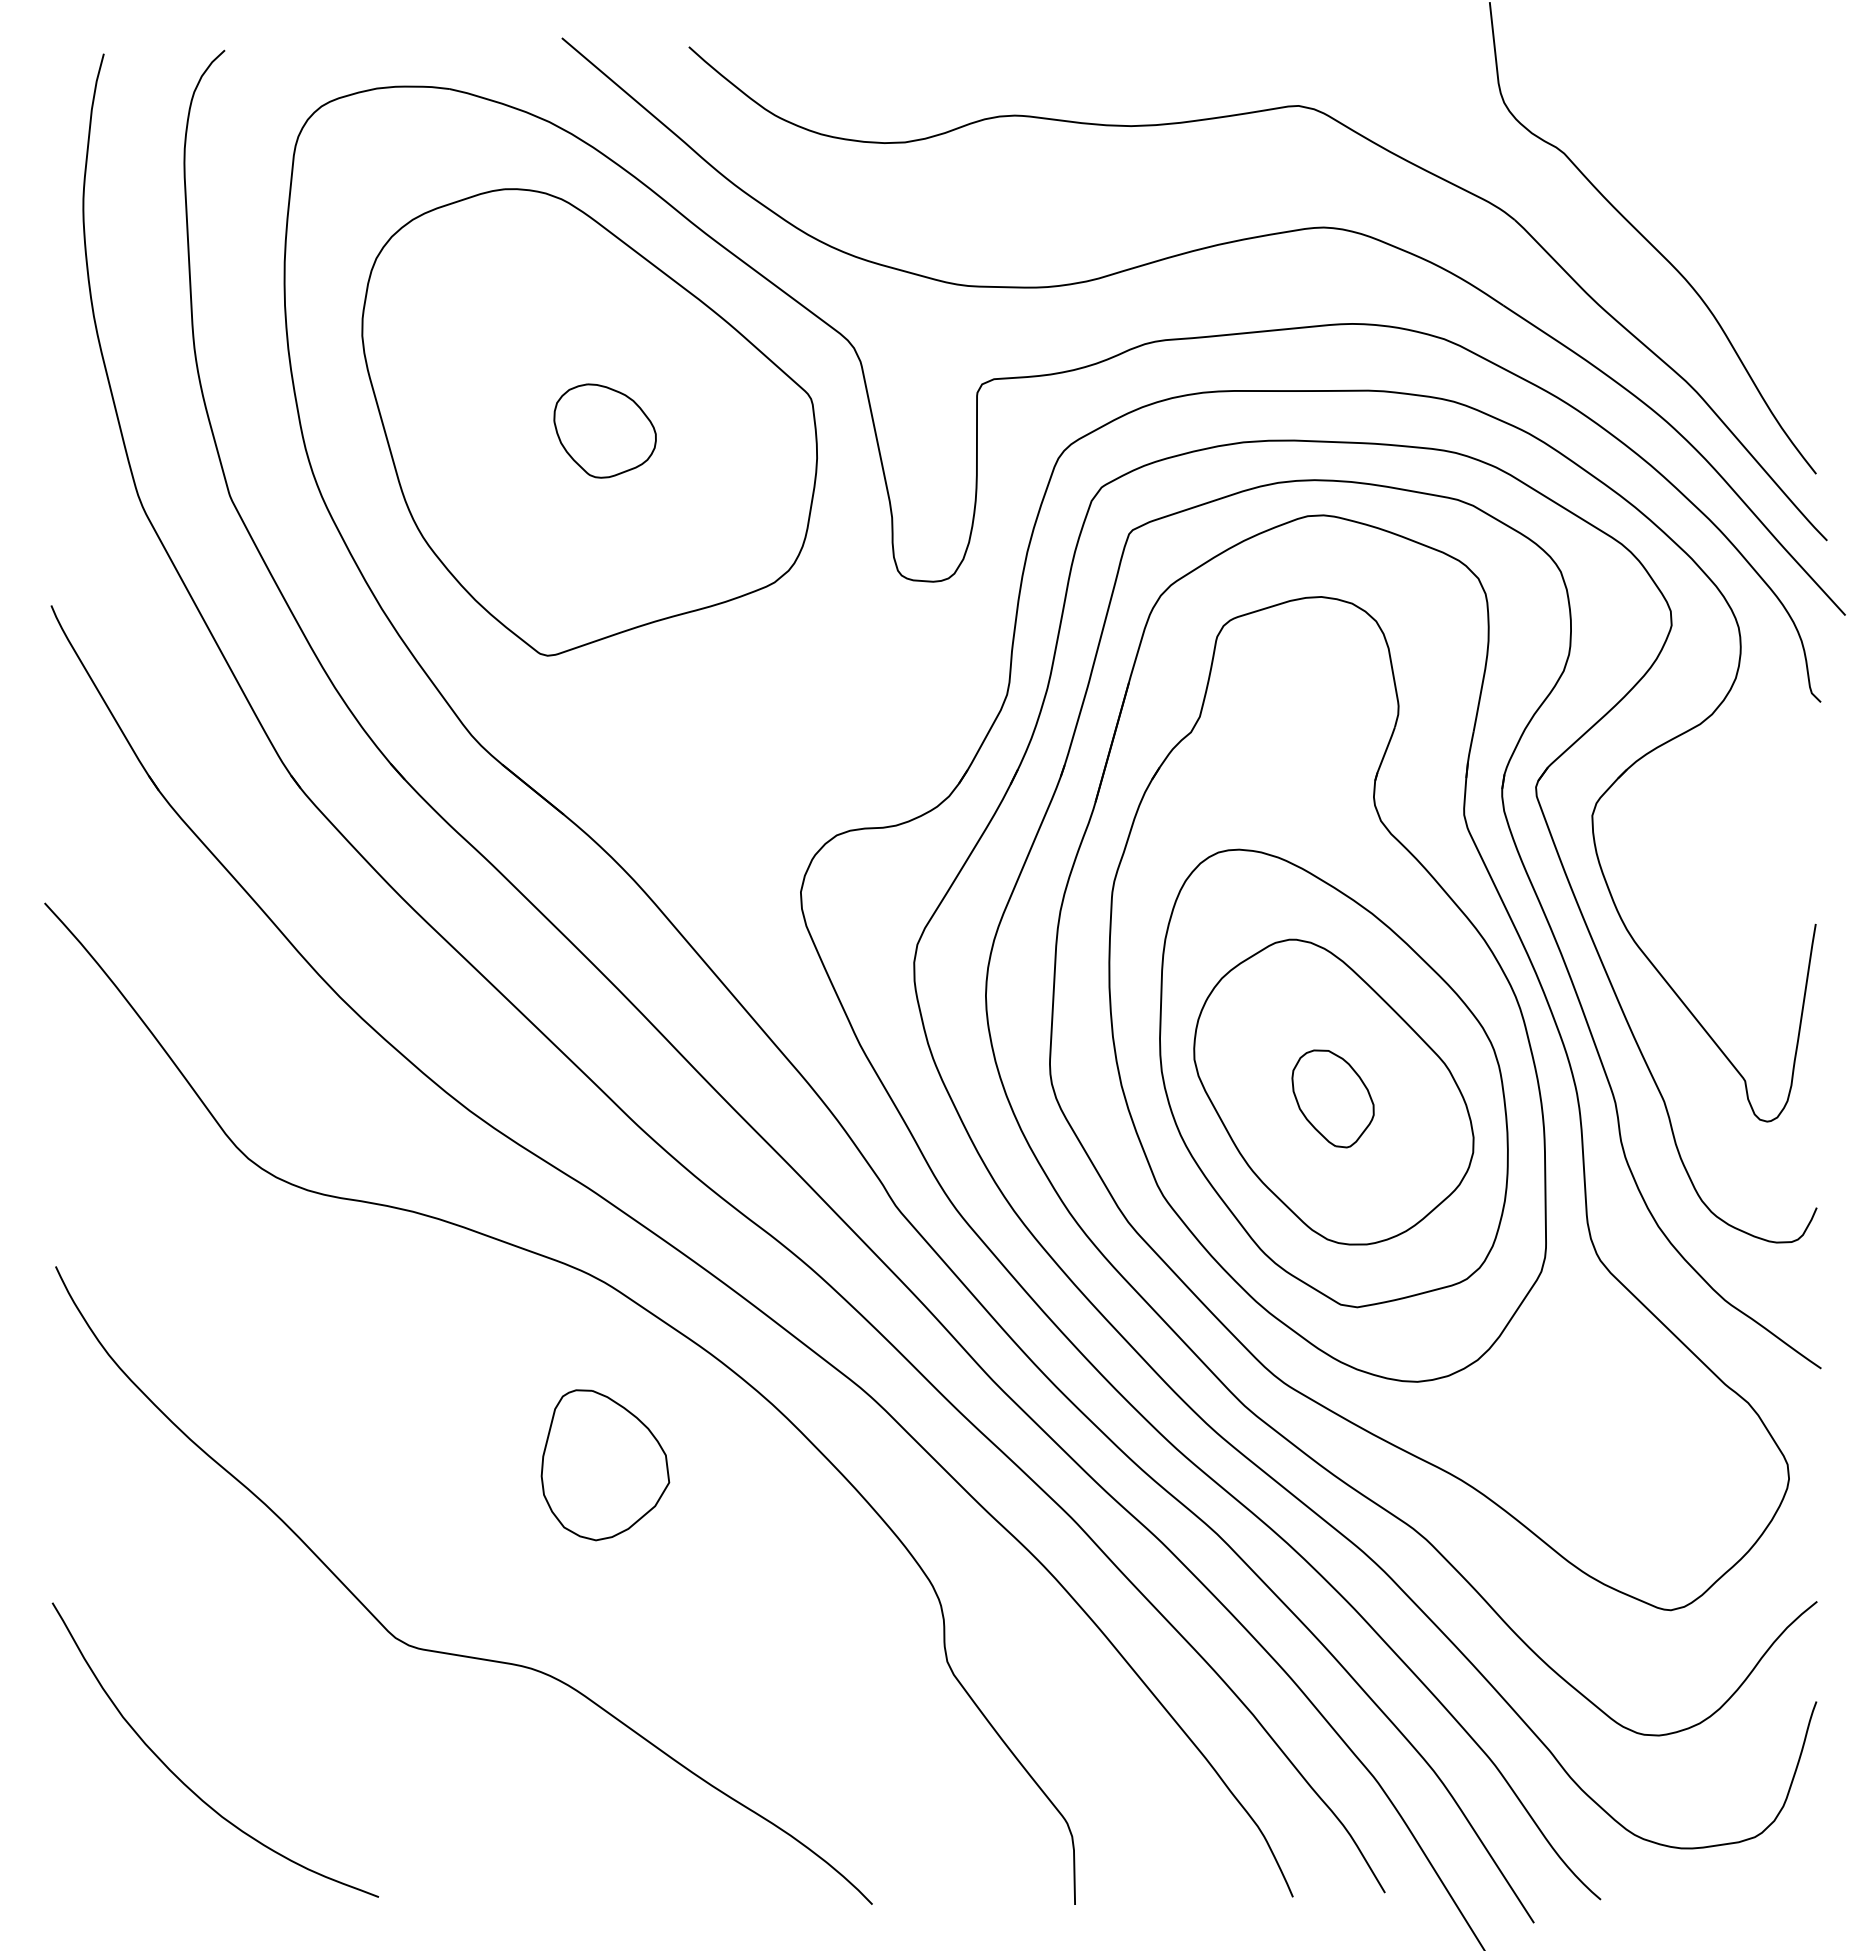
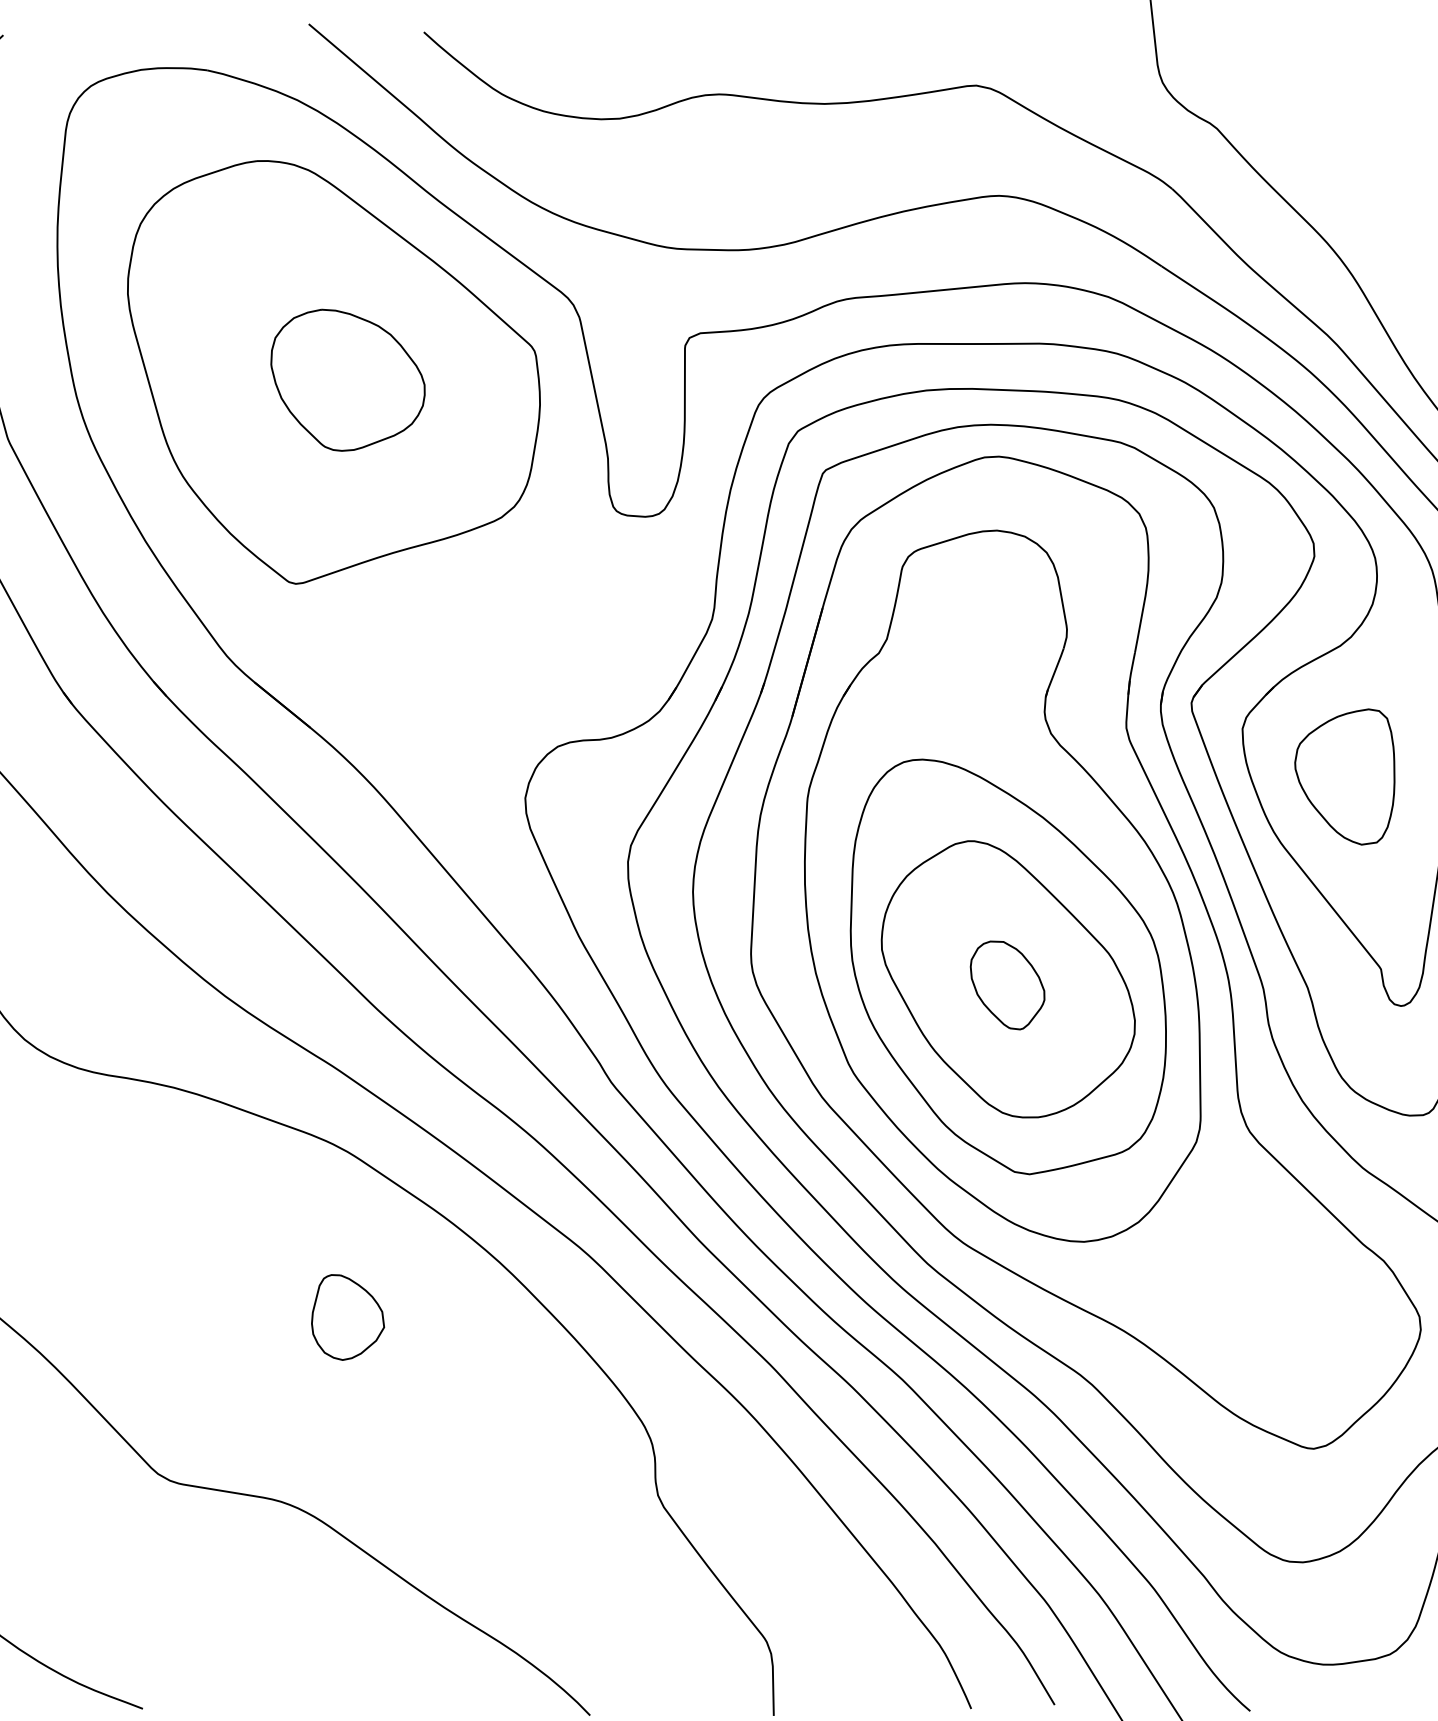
part: (604, 430) -> (347, 379), size x1.67
part: (1704, 868) -> (1344, 776), added
part: (604, 1465) -> (347, 1317), size x0.62

